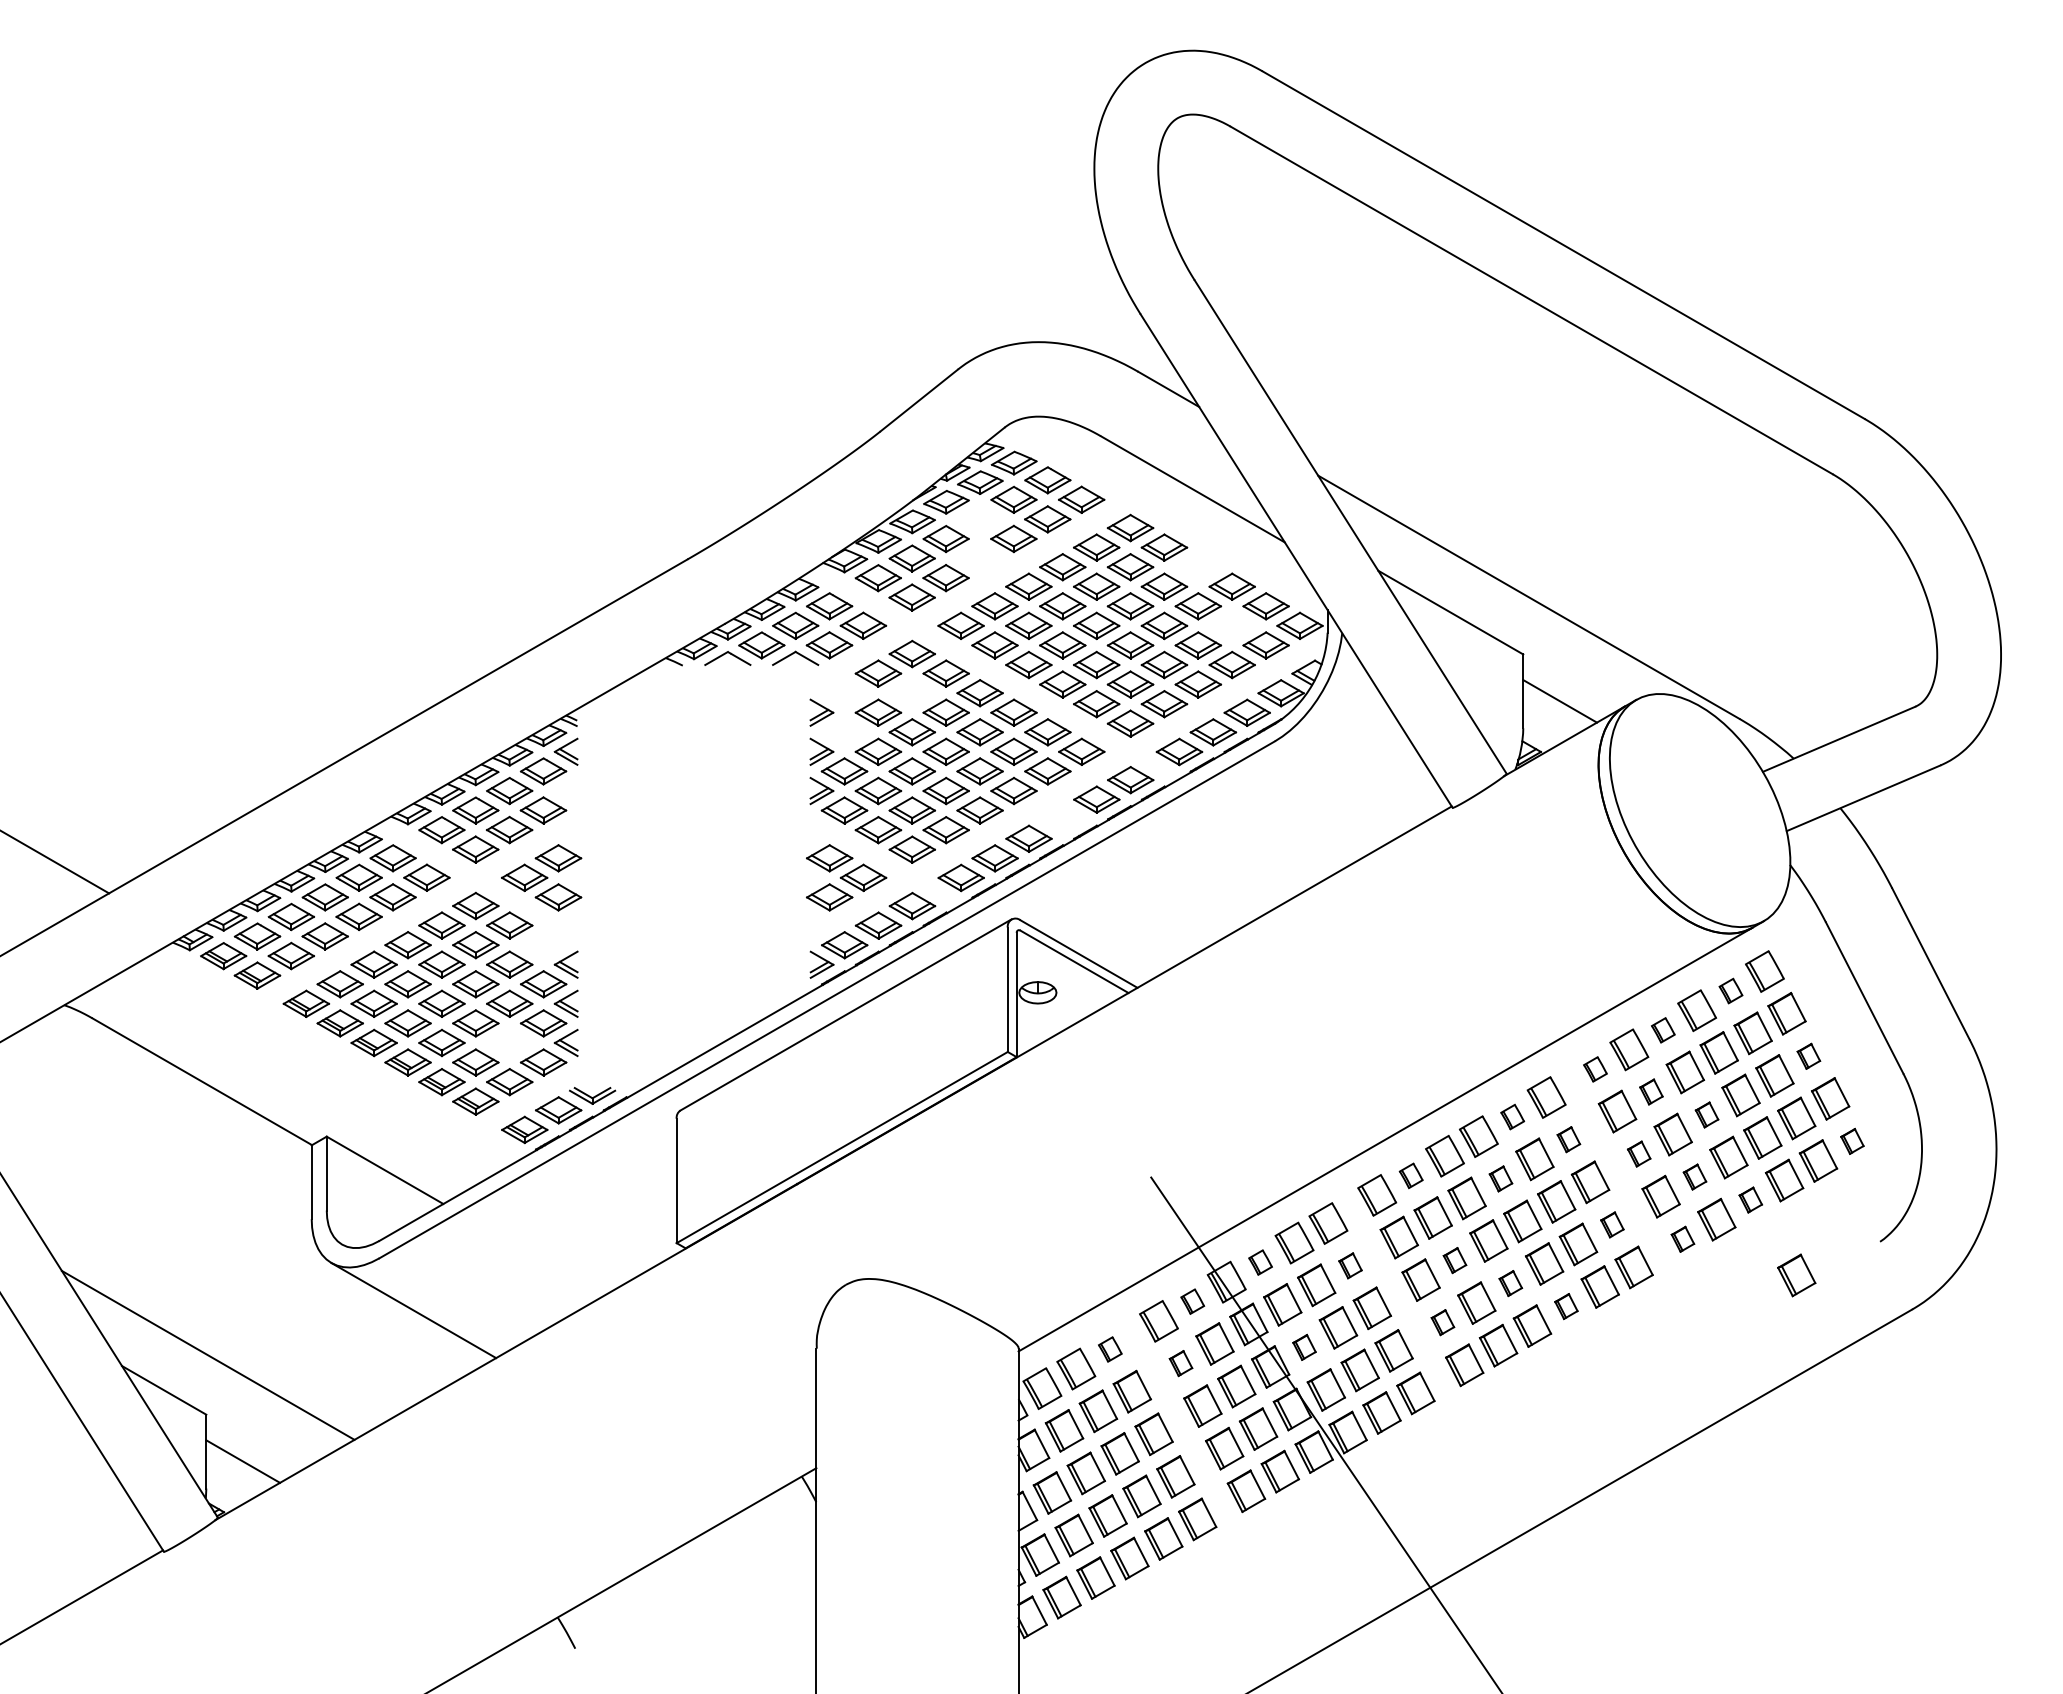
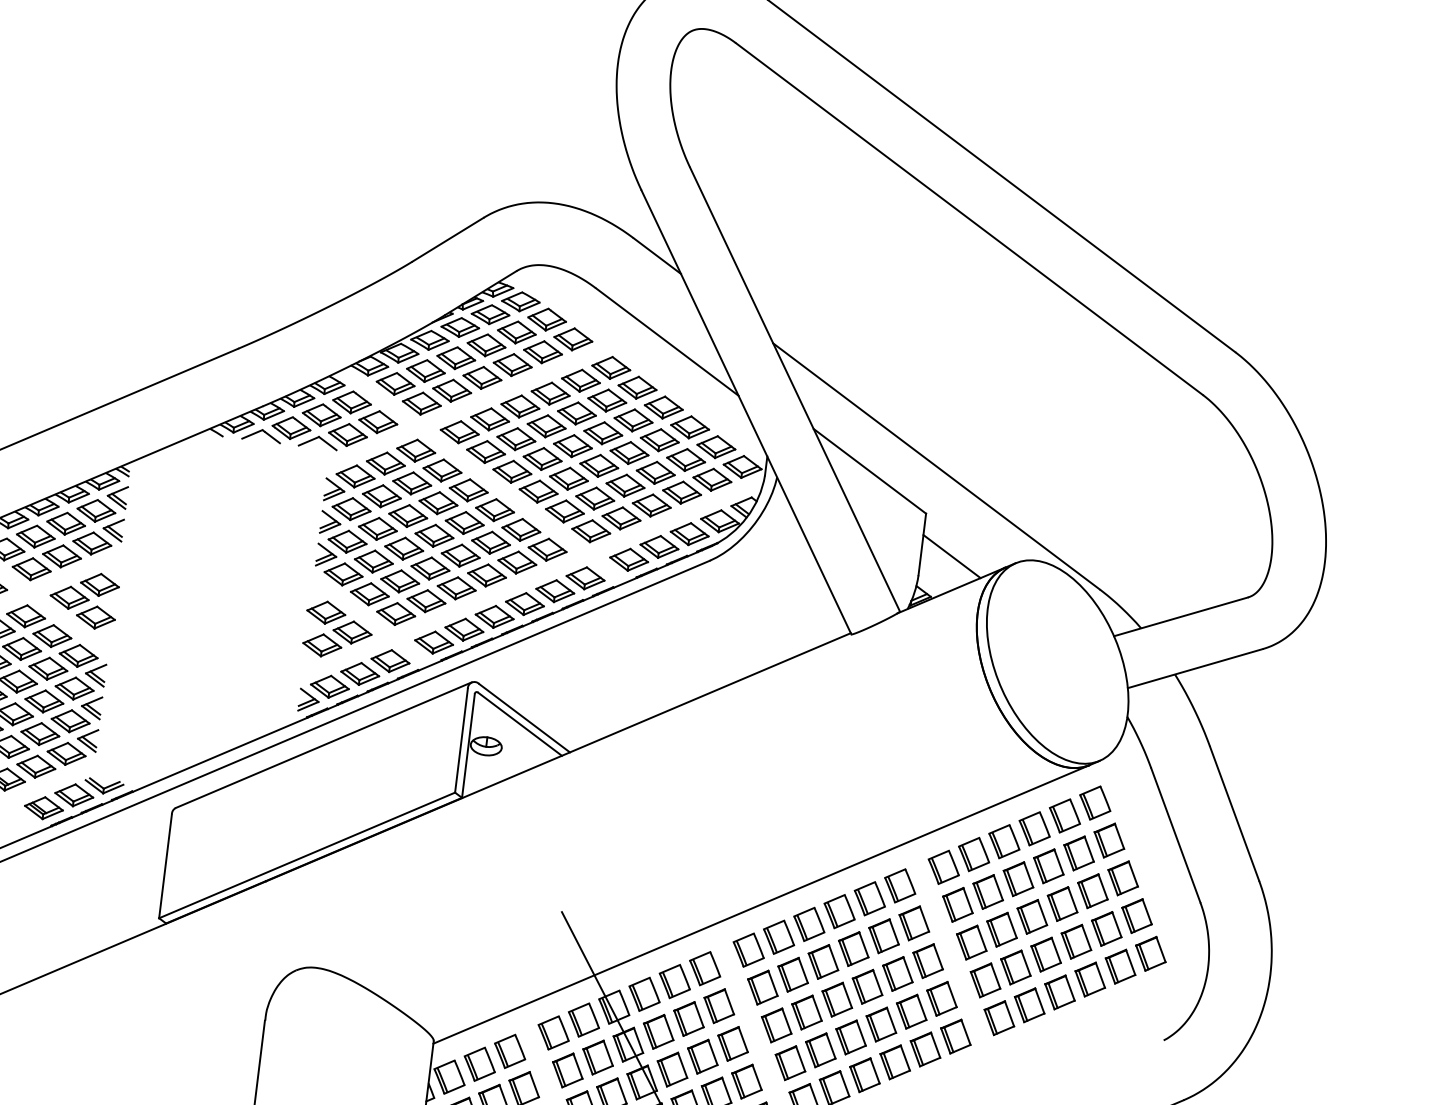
part: (979, 519) -> (486, 345), added
part: (979, 558) -> (482, 377), added
part: (1197, 567) -> (663, 407), added
part: (1231, 625) -> (685, 459), added
part: (844, 693) -> (355, 476), added
part: (911, 693) -> (411, 483), added
part: (844, 732) -> (351, 509), added
part: (565, 790) -> (112, 529), added
part: (1062, 819) -> (524, 604), added
part: (543, 945) -> (78, 656), added
part: (1730, 990) -> (1064, 815), size x1.67
part: (1663, 1030) -> (1004, 841), size x1.67
part: (509, 1042) -> (40, 733), added
part: (1808, 1056) -> (1122, 878), size x1.67
part: (1595, 1069) -> (943, 867), size x1.67
part: (1651, 1091) -> (988, 891), size x1.67
part: (1706, 1114) -> (1031, 916), size x1.67
part: (1512, 1116) -> (869, 898), size x1.67
part: (1568, 1139) -> (914, 923), size x1.67
part: (1852, 1141) -> (1150, 953), size x1.67
part: (1638, 1153) -> (971, 941), size x1.67
part: (1411, 1175) -> (779, 937), size x1.67
part: (1694, 1176) -> (1015, 966), size x1.67
part: (1500, 1178) -> (853, 948), size x1.67
part: (1750, 1199) -> (1059, 991), size x1.67
part: (1612, 1224) -> (942, 998), size x1.67
part: (1682, 1239) -> (999, 1018), size x1.67
part: (1454, 1260) -> (806, 1012), size x1.67
part: (1260, 1262) -> (644, 994), size x1.67
part: (1350, 1265) -> (719, 1005), size x1.67
part: (1796, 1275) -> (1090, 1060), removed
part: (1510, 1283) -> (850, 1037), size x1.67
part: (1192, 1301) -> (583, 1019), size x1.67
part: (1566, 1306) -> (895, 1062), size x1.67
part: (1442, 1322) -> (790, 1062), size x1.67
part: (1304, 1347) -> (672, 1069), size x1.67
part: (1110, 1349) -> (510, 1051), size x1.67
part: (1180, 1363) -> (567, 1070), size x1.67

